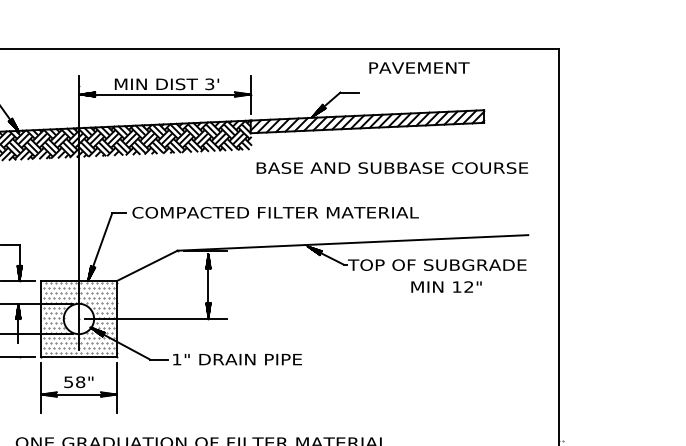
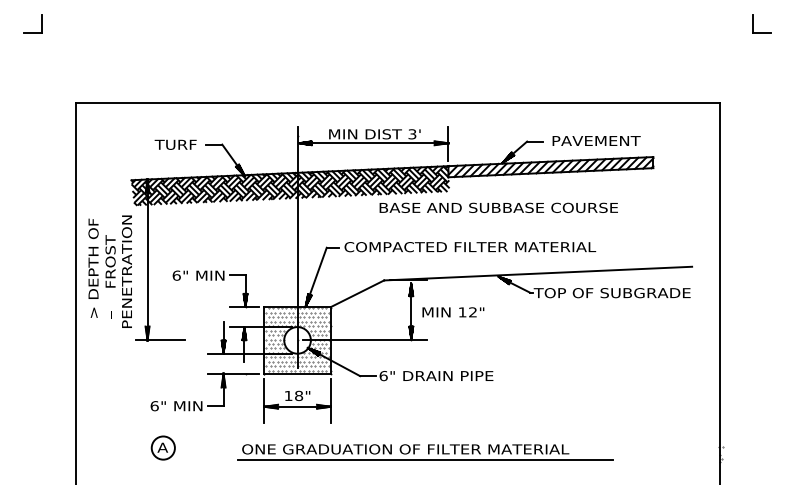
text: (419, 67) -> (596, 140), moved
text: (392, 167) -> (498, 207), moved
text: (446, 287) -> (453, 312), moved
text: (176, 360) -> (383, 376), 1" -> 6"
text: (68, 382) -> (288, 396), 58" -> 18"

